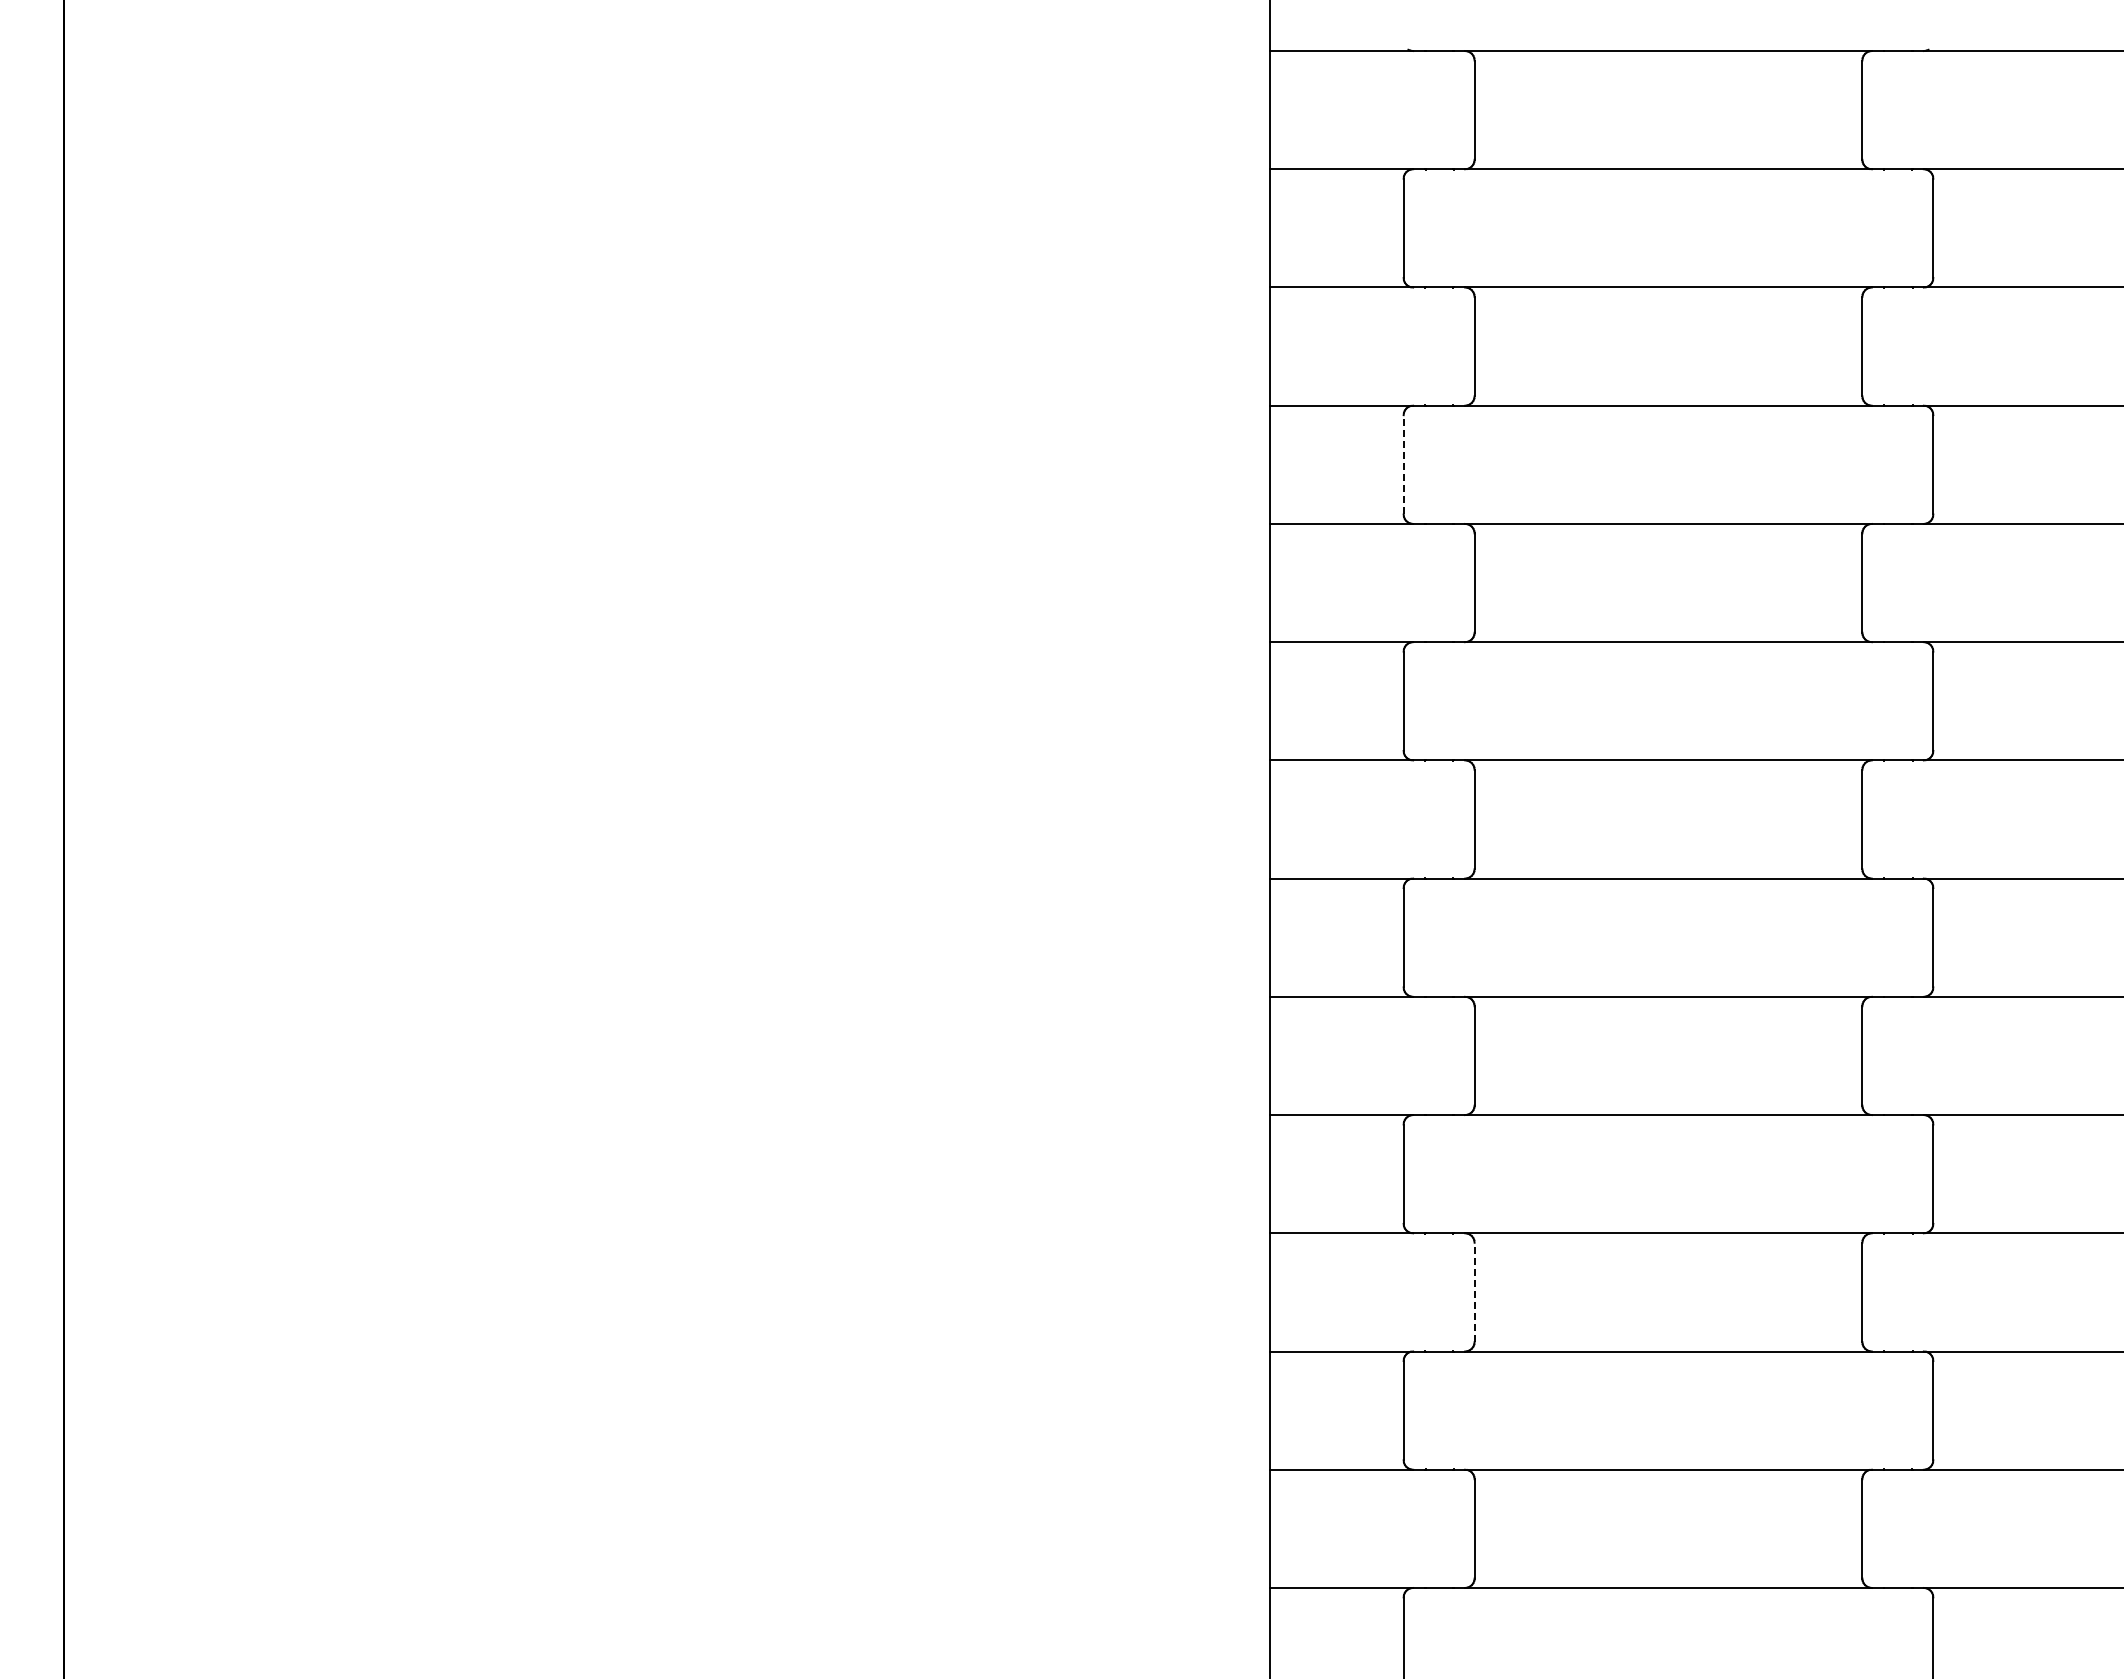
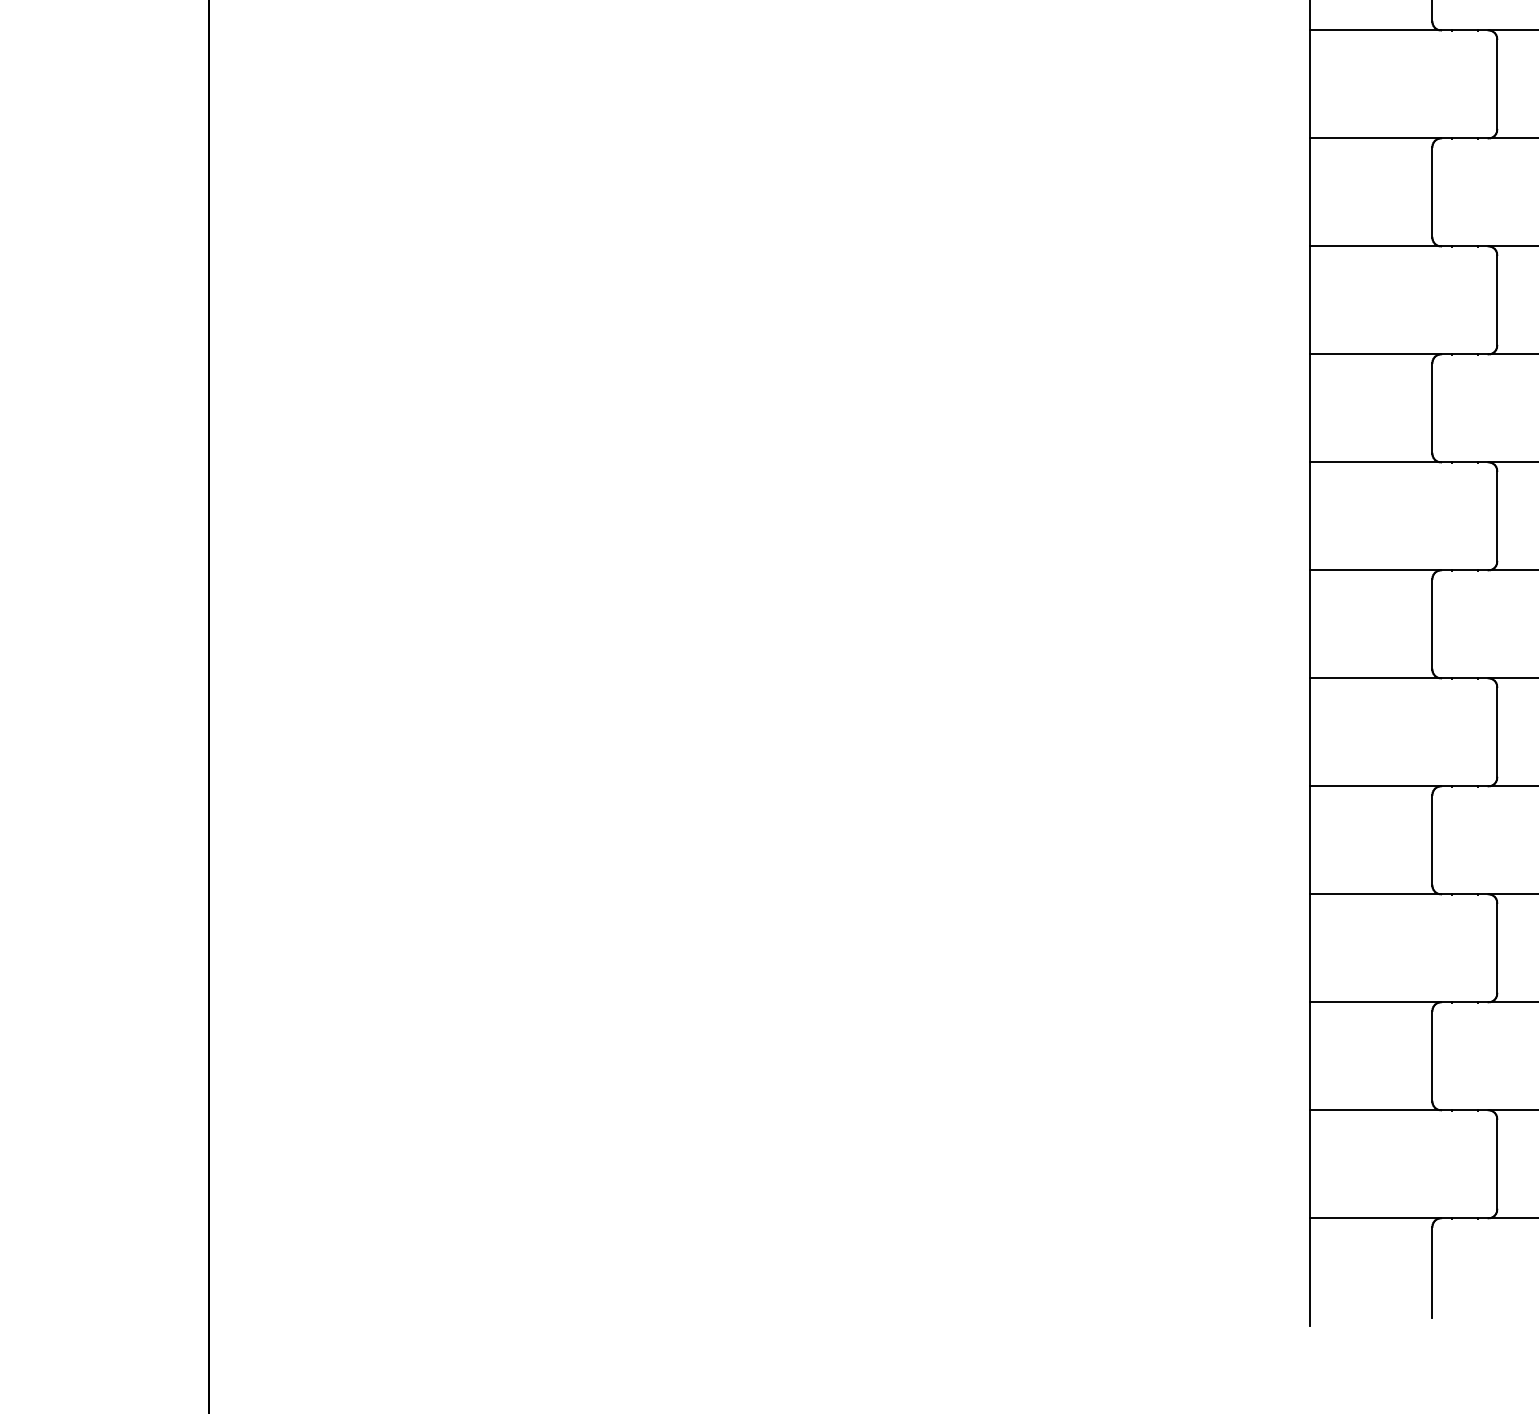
line: (1403, 464) -> (1432, 192), dashed -> solid
line: (1474, 1292) -> (1497, 948), dashed -> solid

